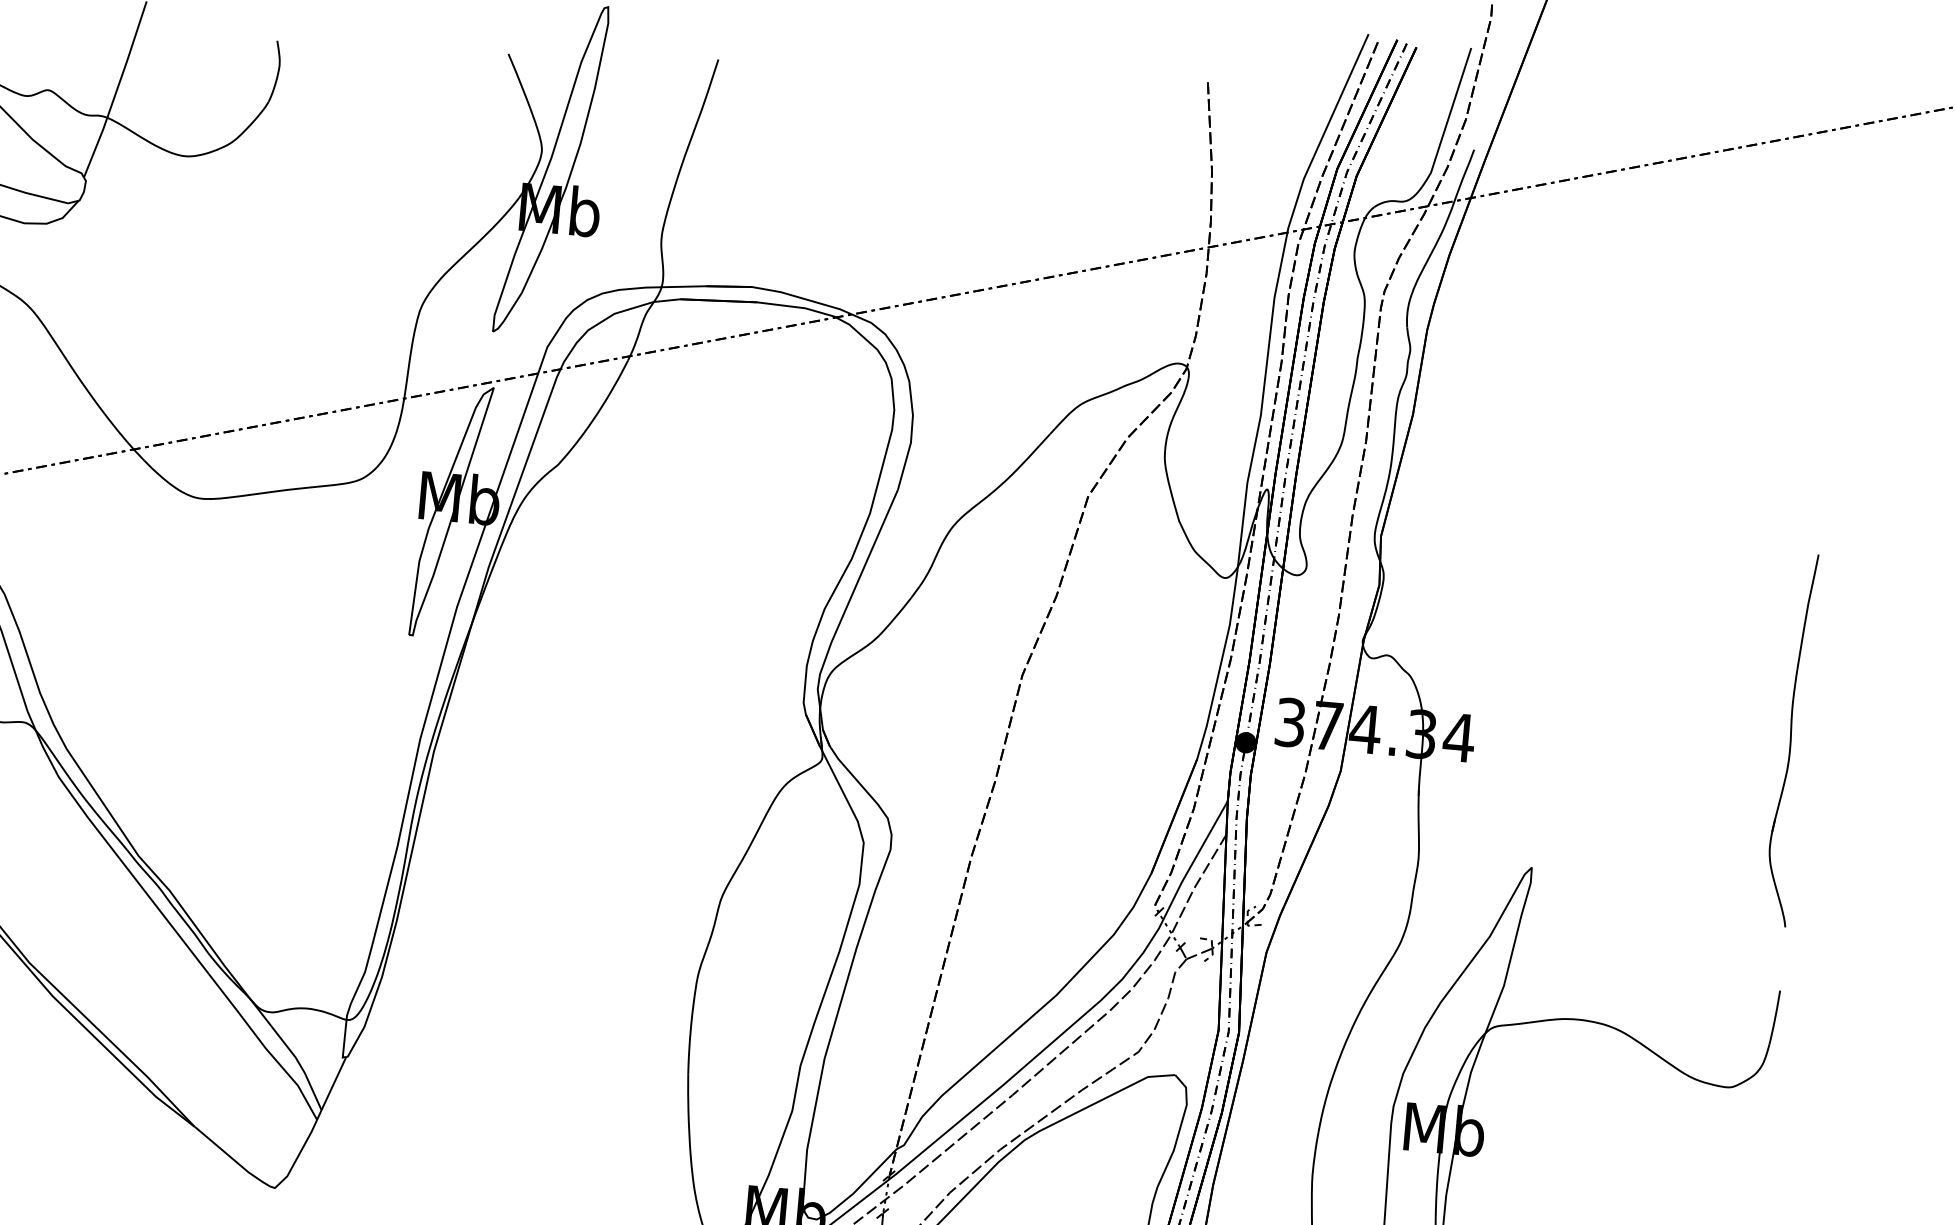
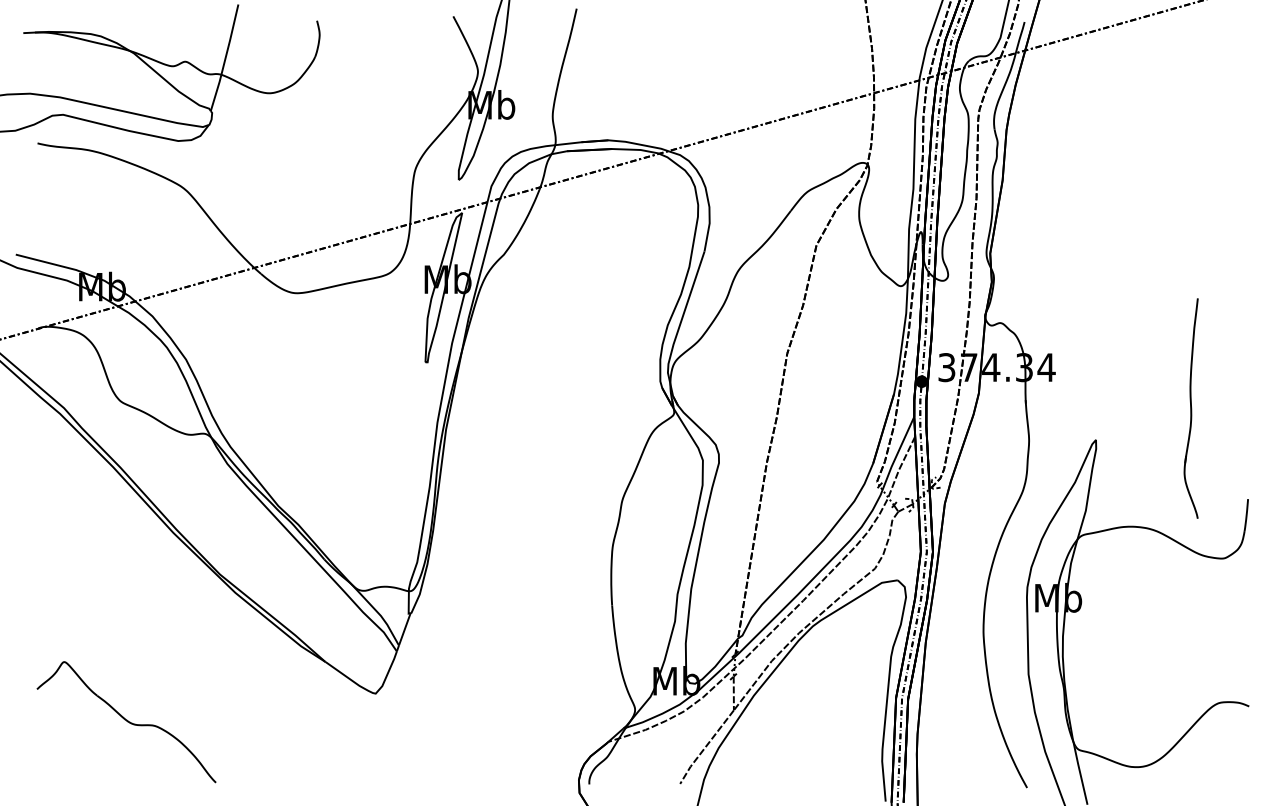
part: (1789, 739) -> (1190, 408), moved

